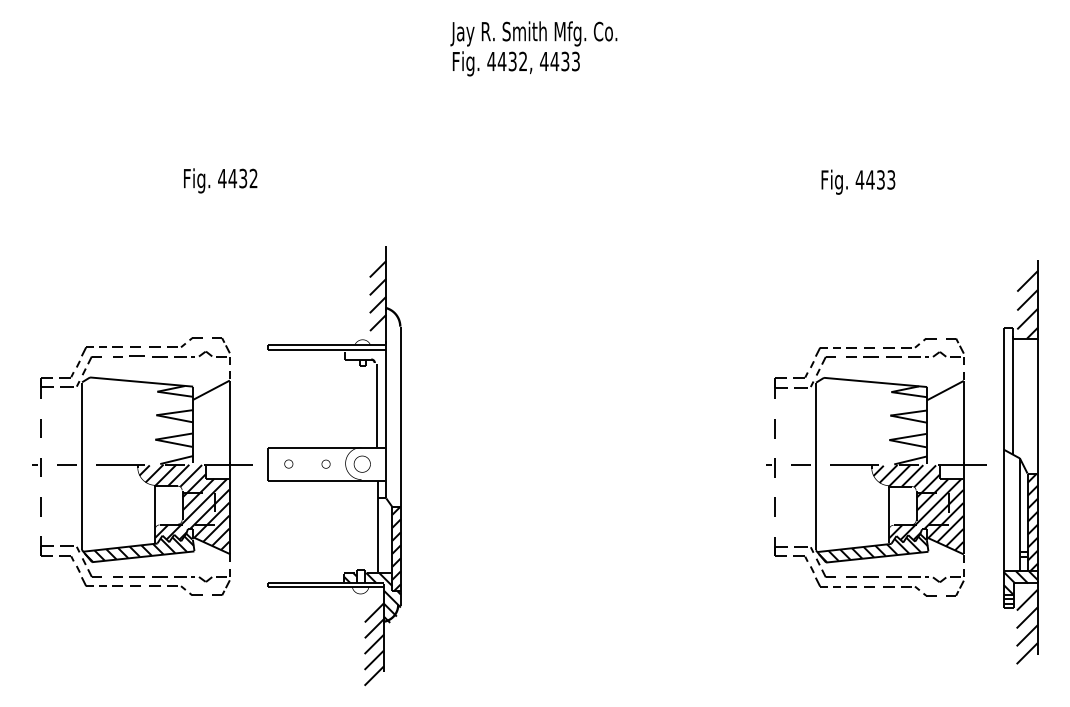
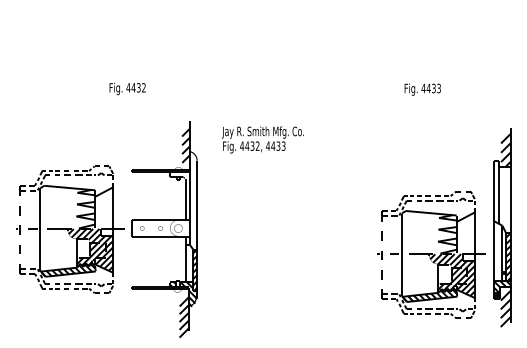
text: (532, 47) -> (262, 139), moved
text: (220, 179) -> (127, 88), moved
part: (876, 466) -> (431, 254), moved

